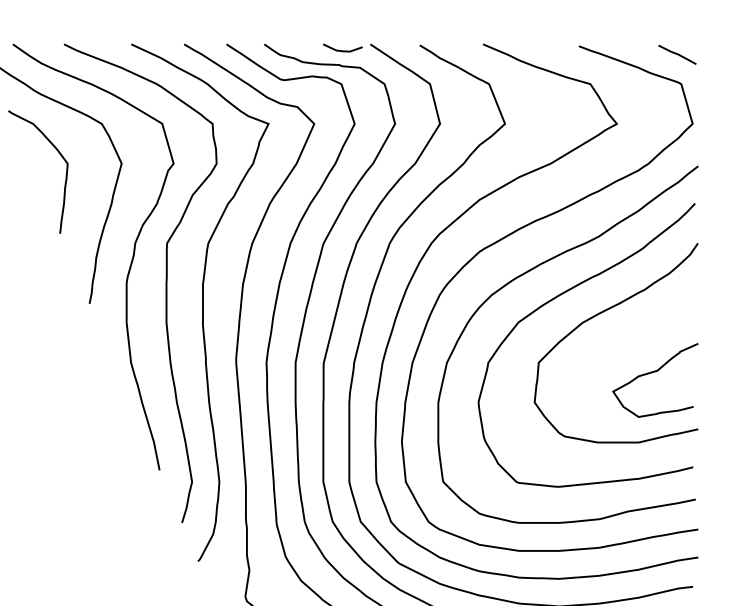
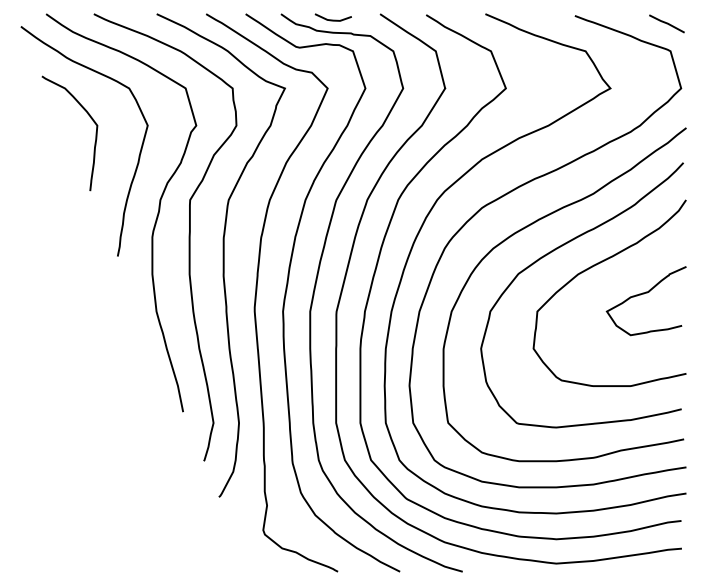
line: (341, 50) -> (332, 19), moved
curve: (653, 373) -> (644, 294), moved

